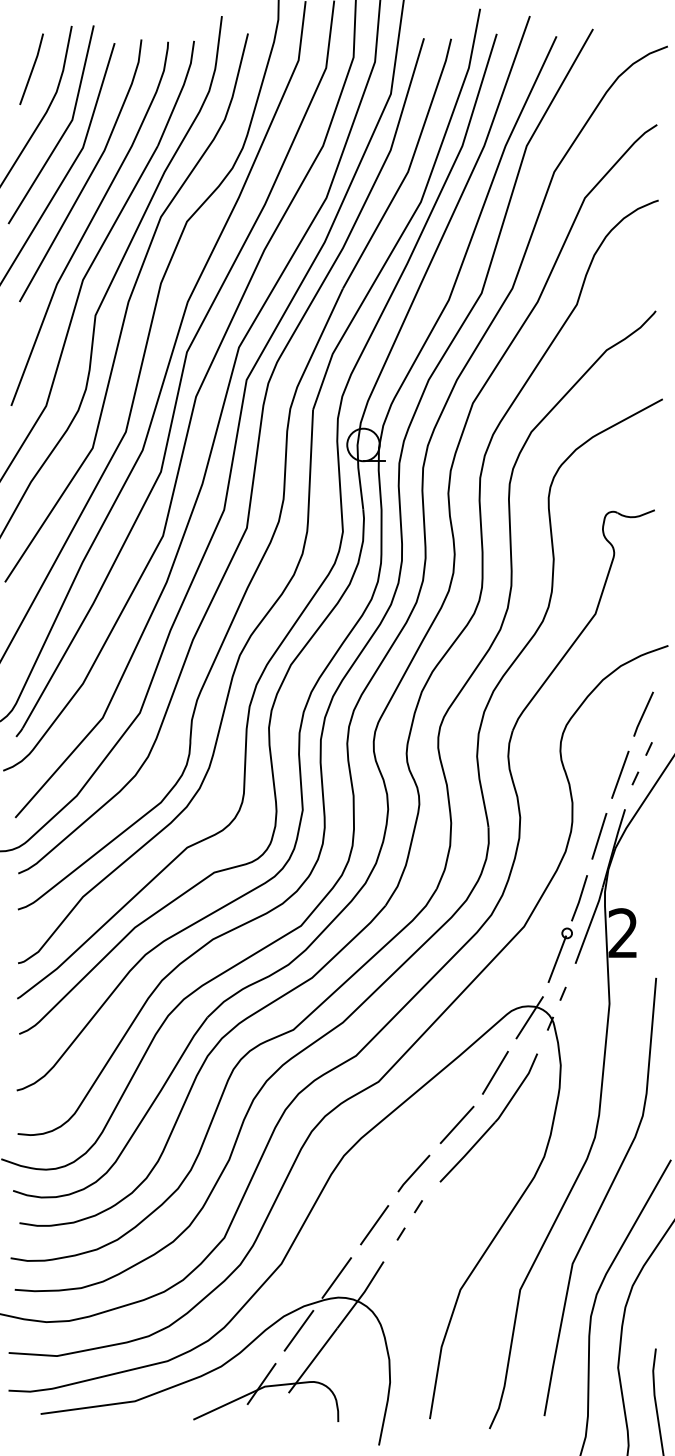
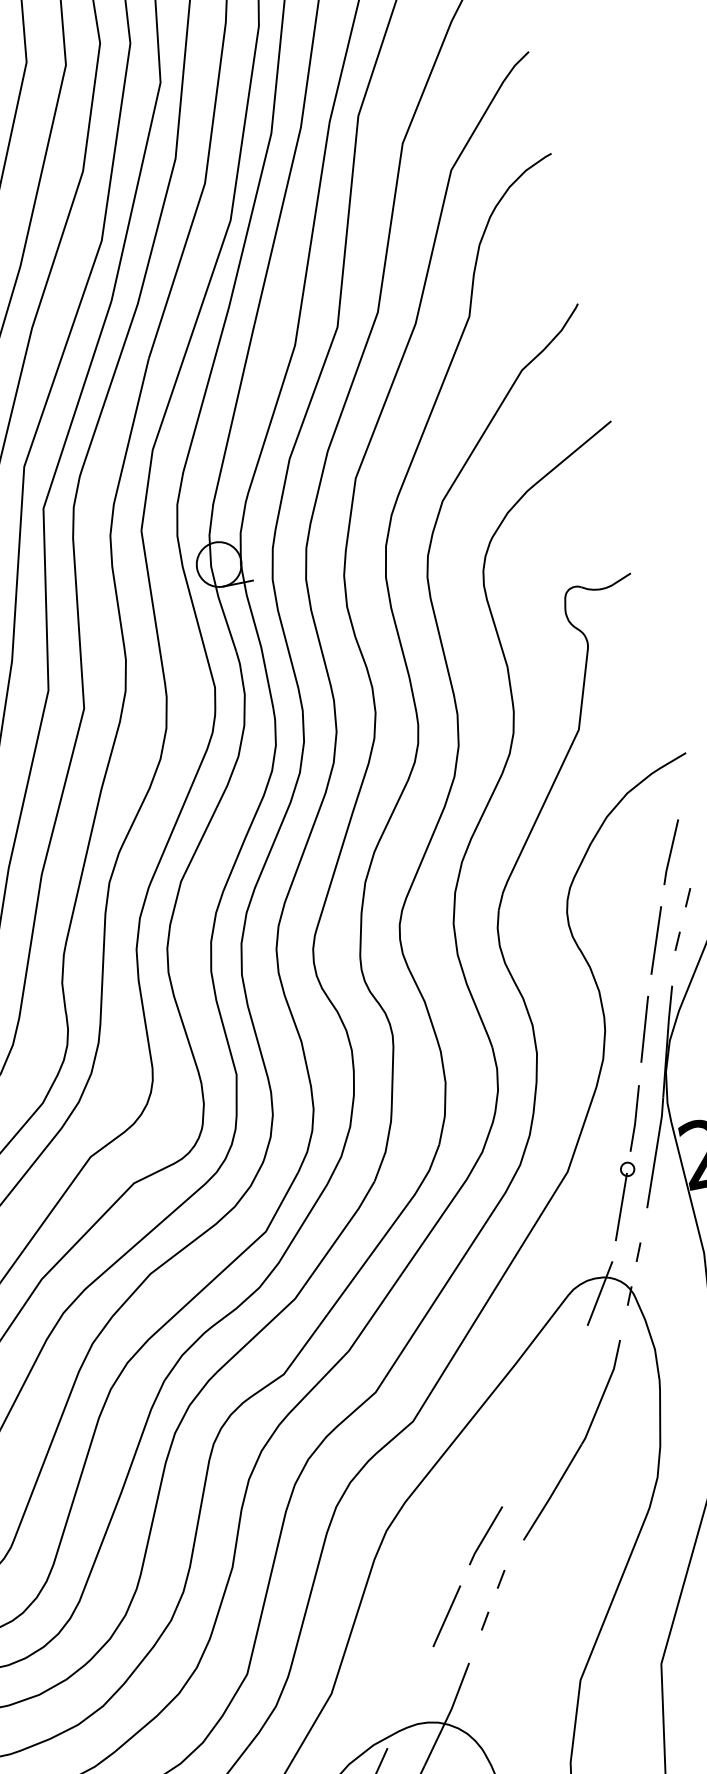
line: (494, 1072) -> (567, 1377), removed
line: (456, 1124) -> (530, 1457), removed
line: (336, 1277) -> (409, 1697), removed

